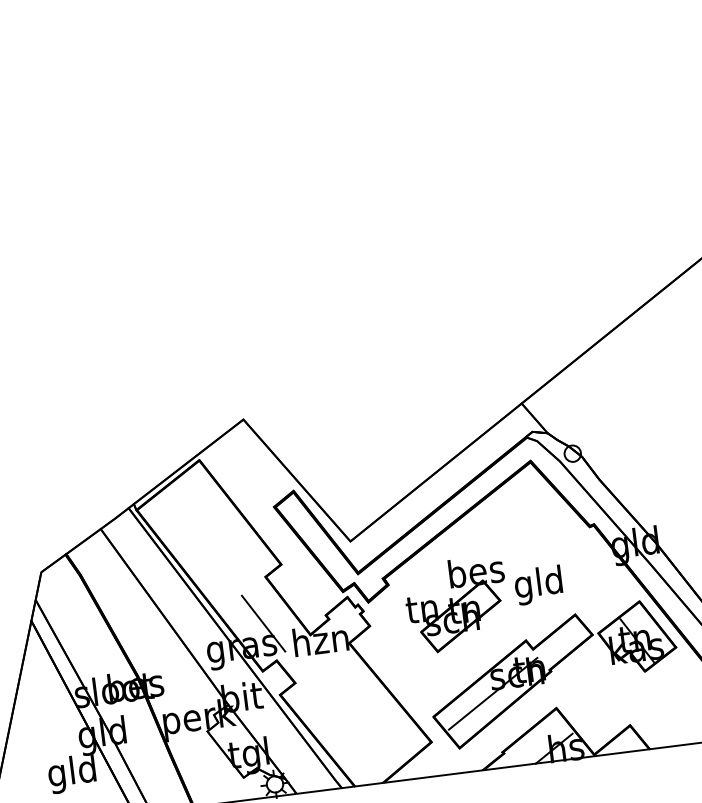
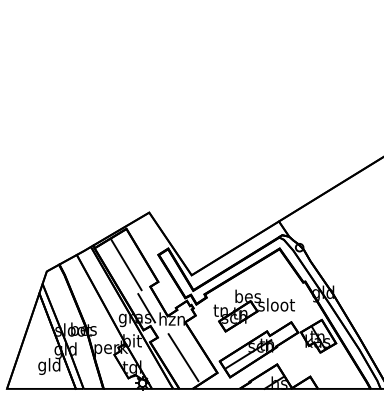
line: (209, 538) -> (126, 265), added
text: (539, 585) -> (276, 306), gld -> sloot
line: (355, 718) -> (183, 357), added

